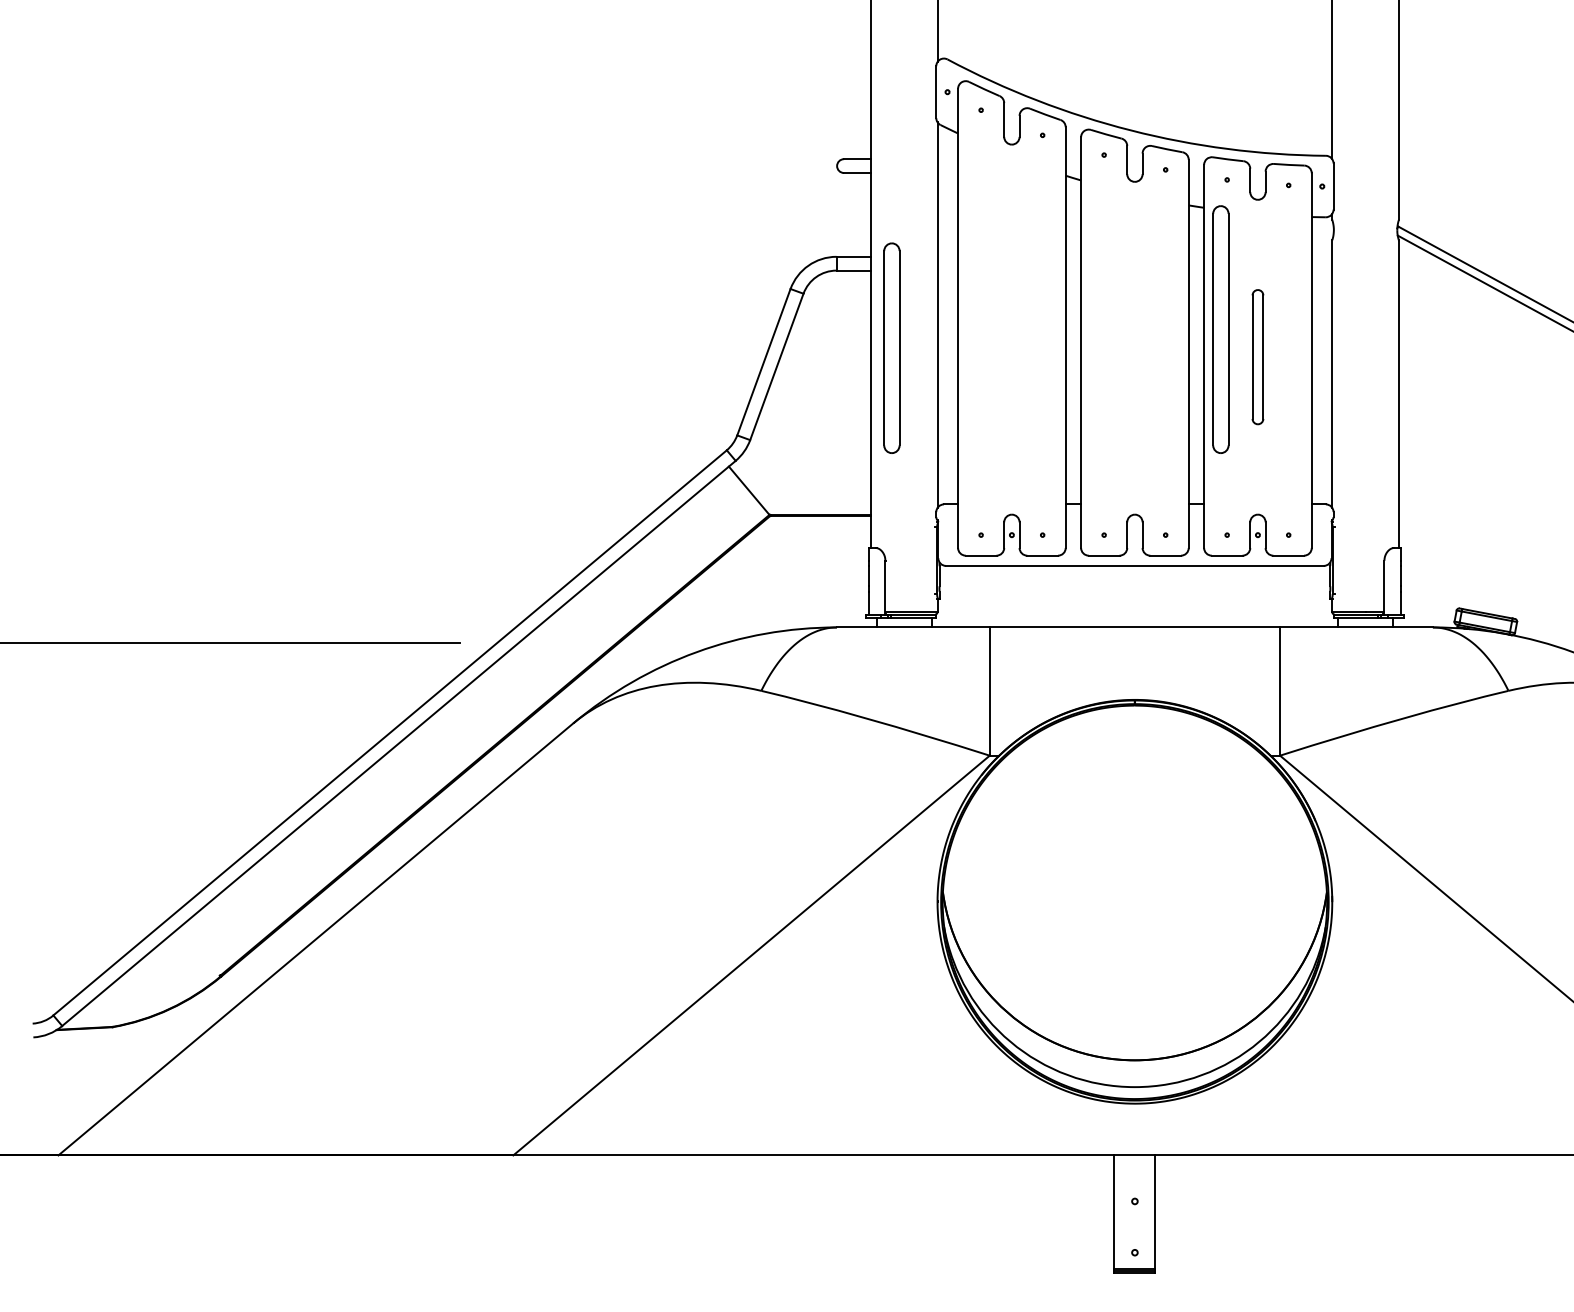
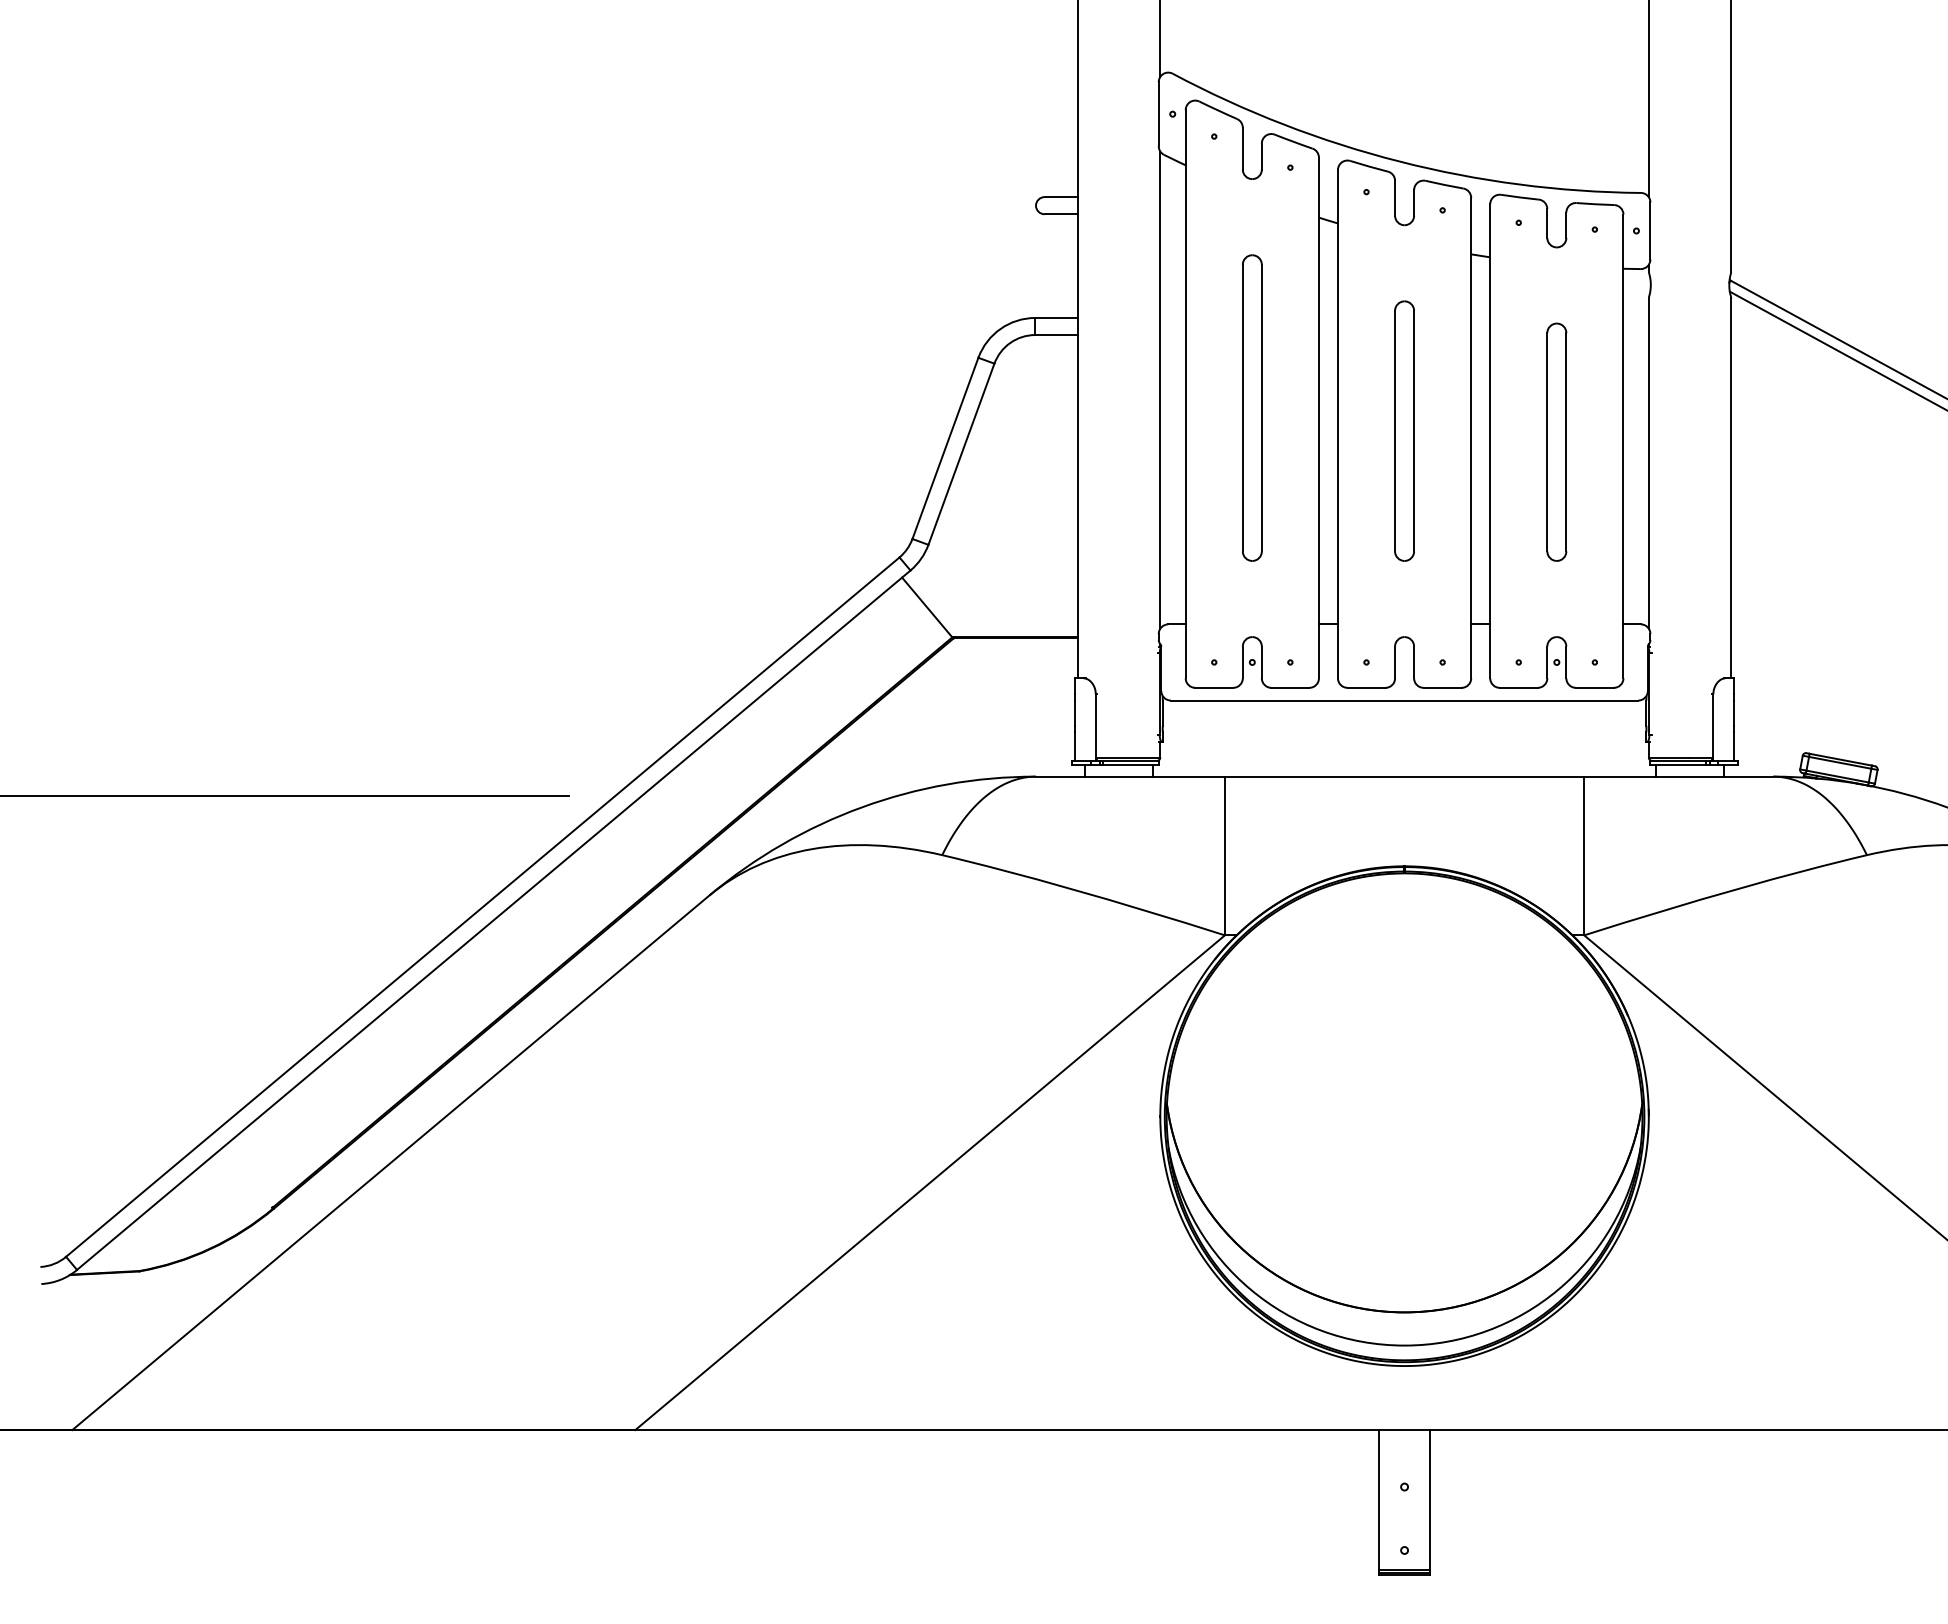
part: (1220, 329) -> (1251, 407), moved
part: (891, 347) -> (1404, 430), moved
part: (1257, 356) -> (1556, 441), size x1.43

